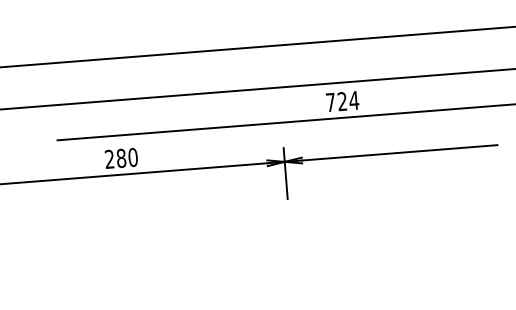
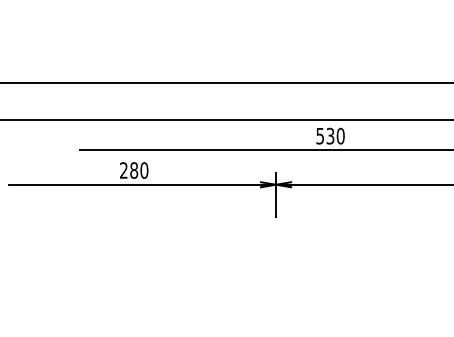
text: (342, 100) -> (330, 135), 724 -> 530

